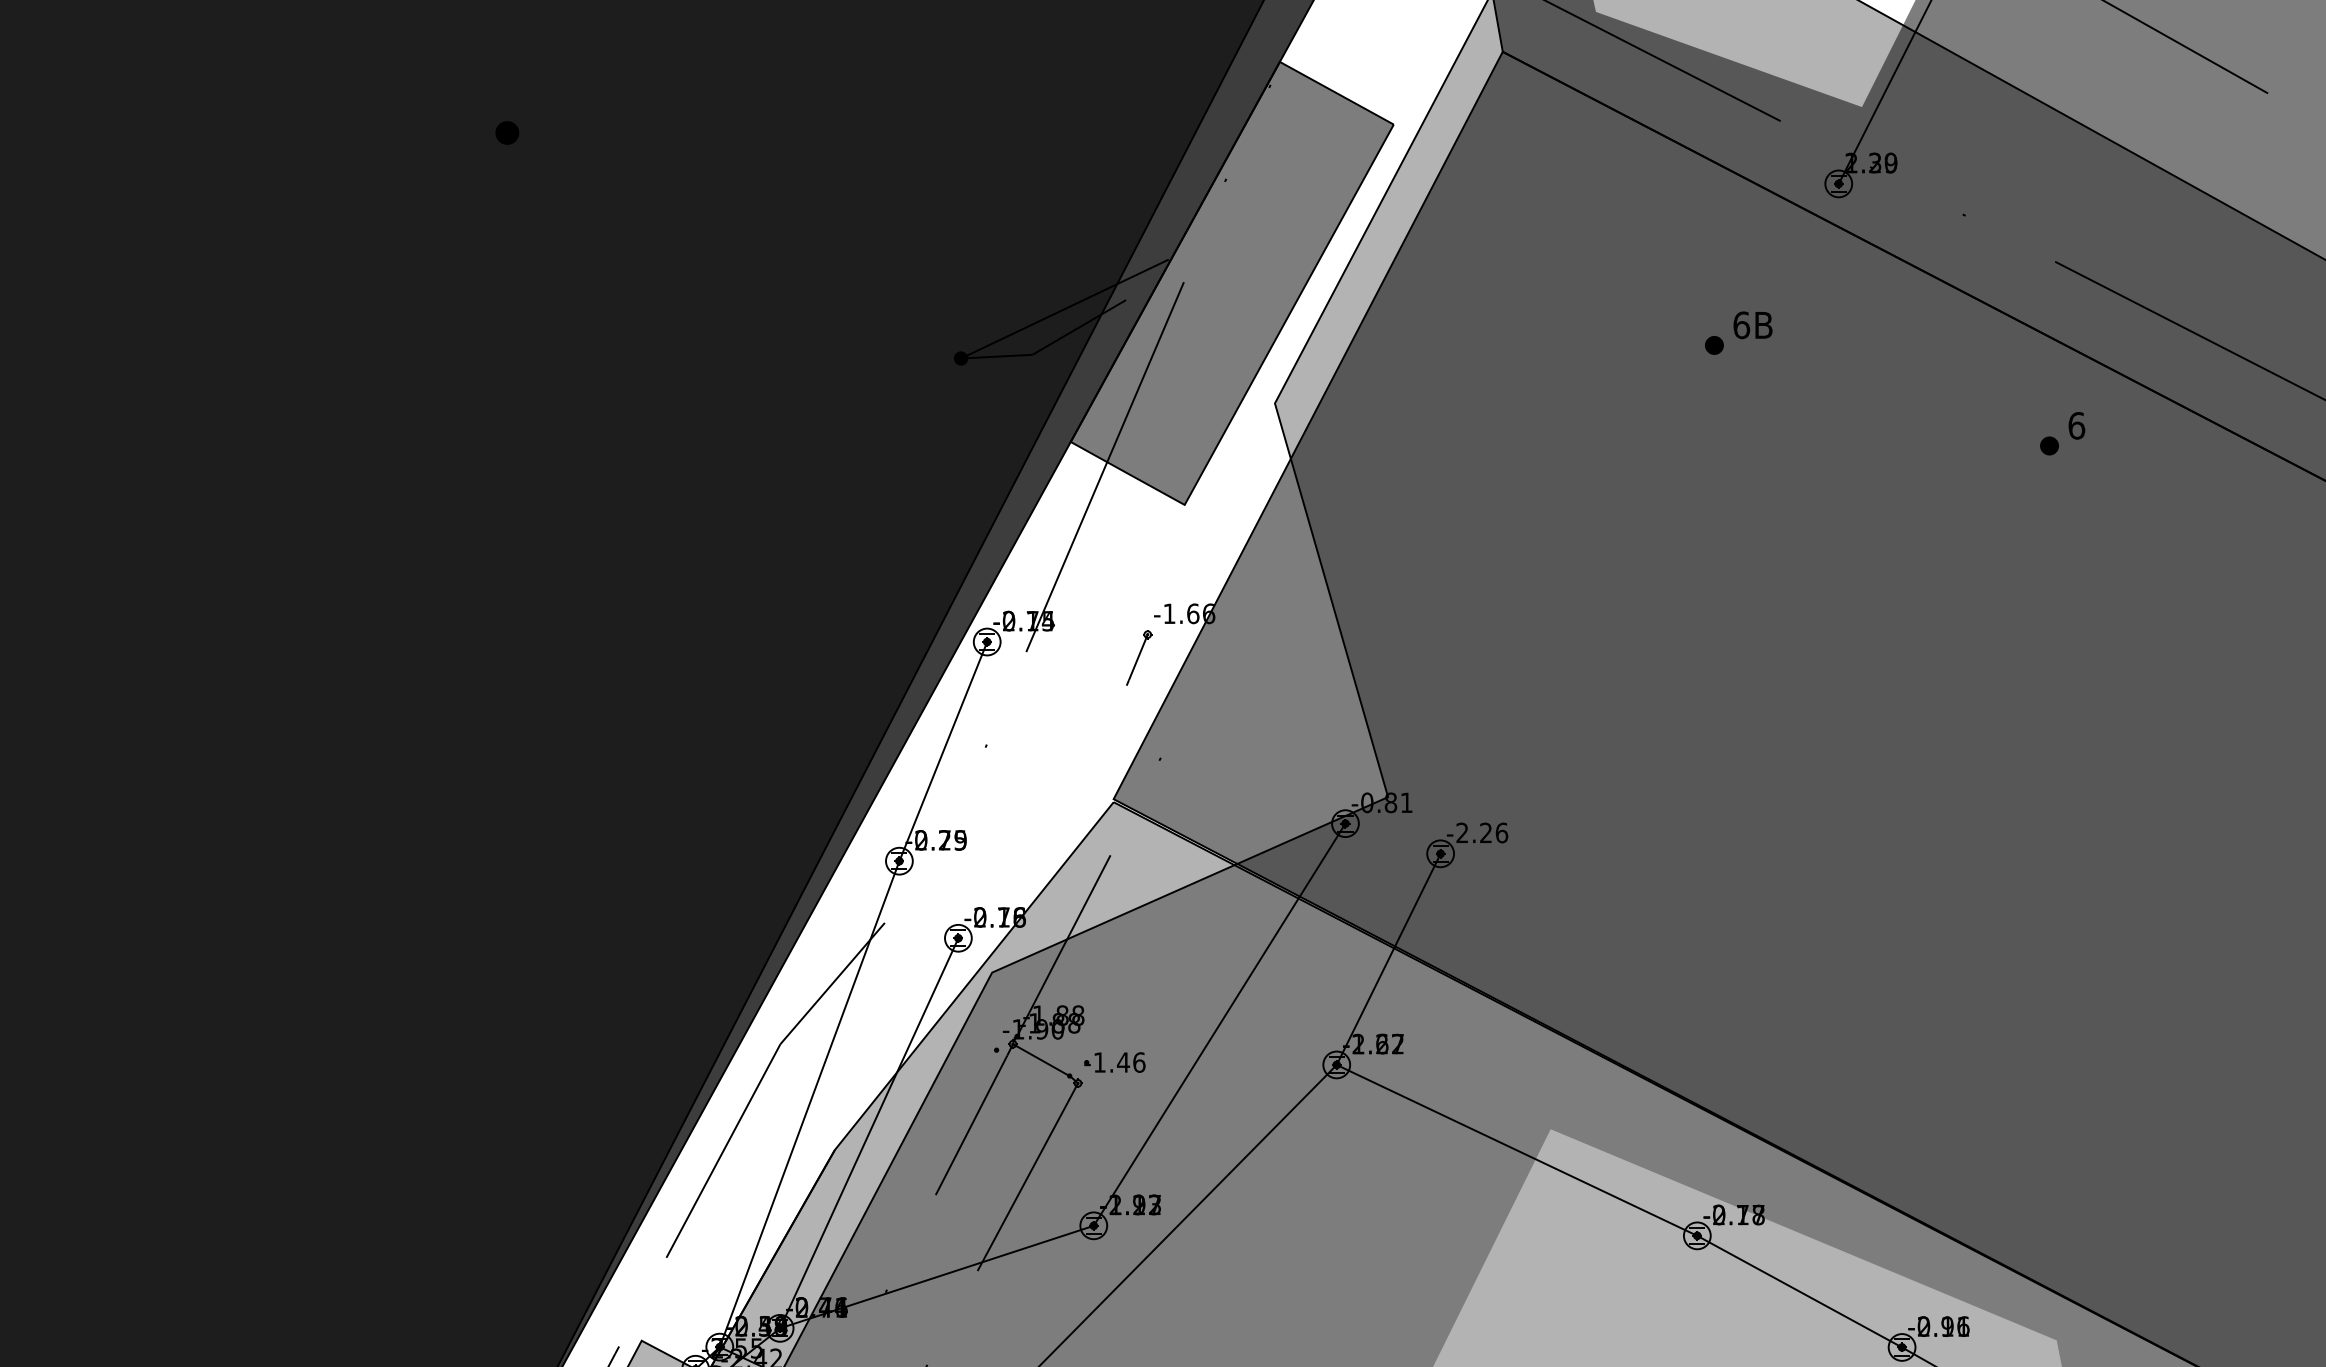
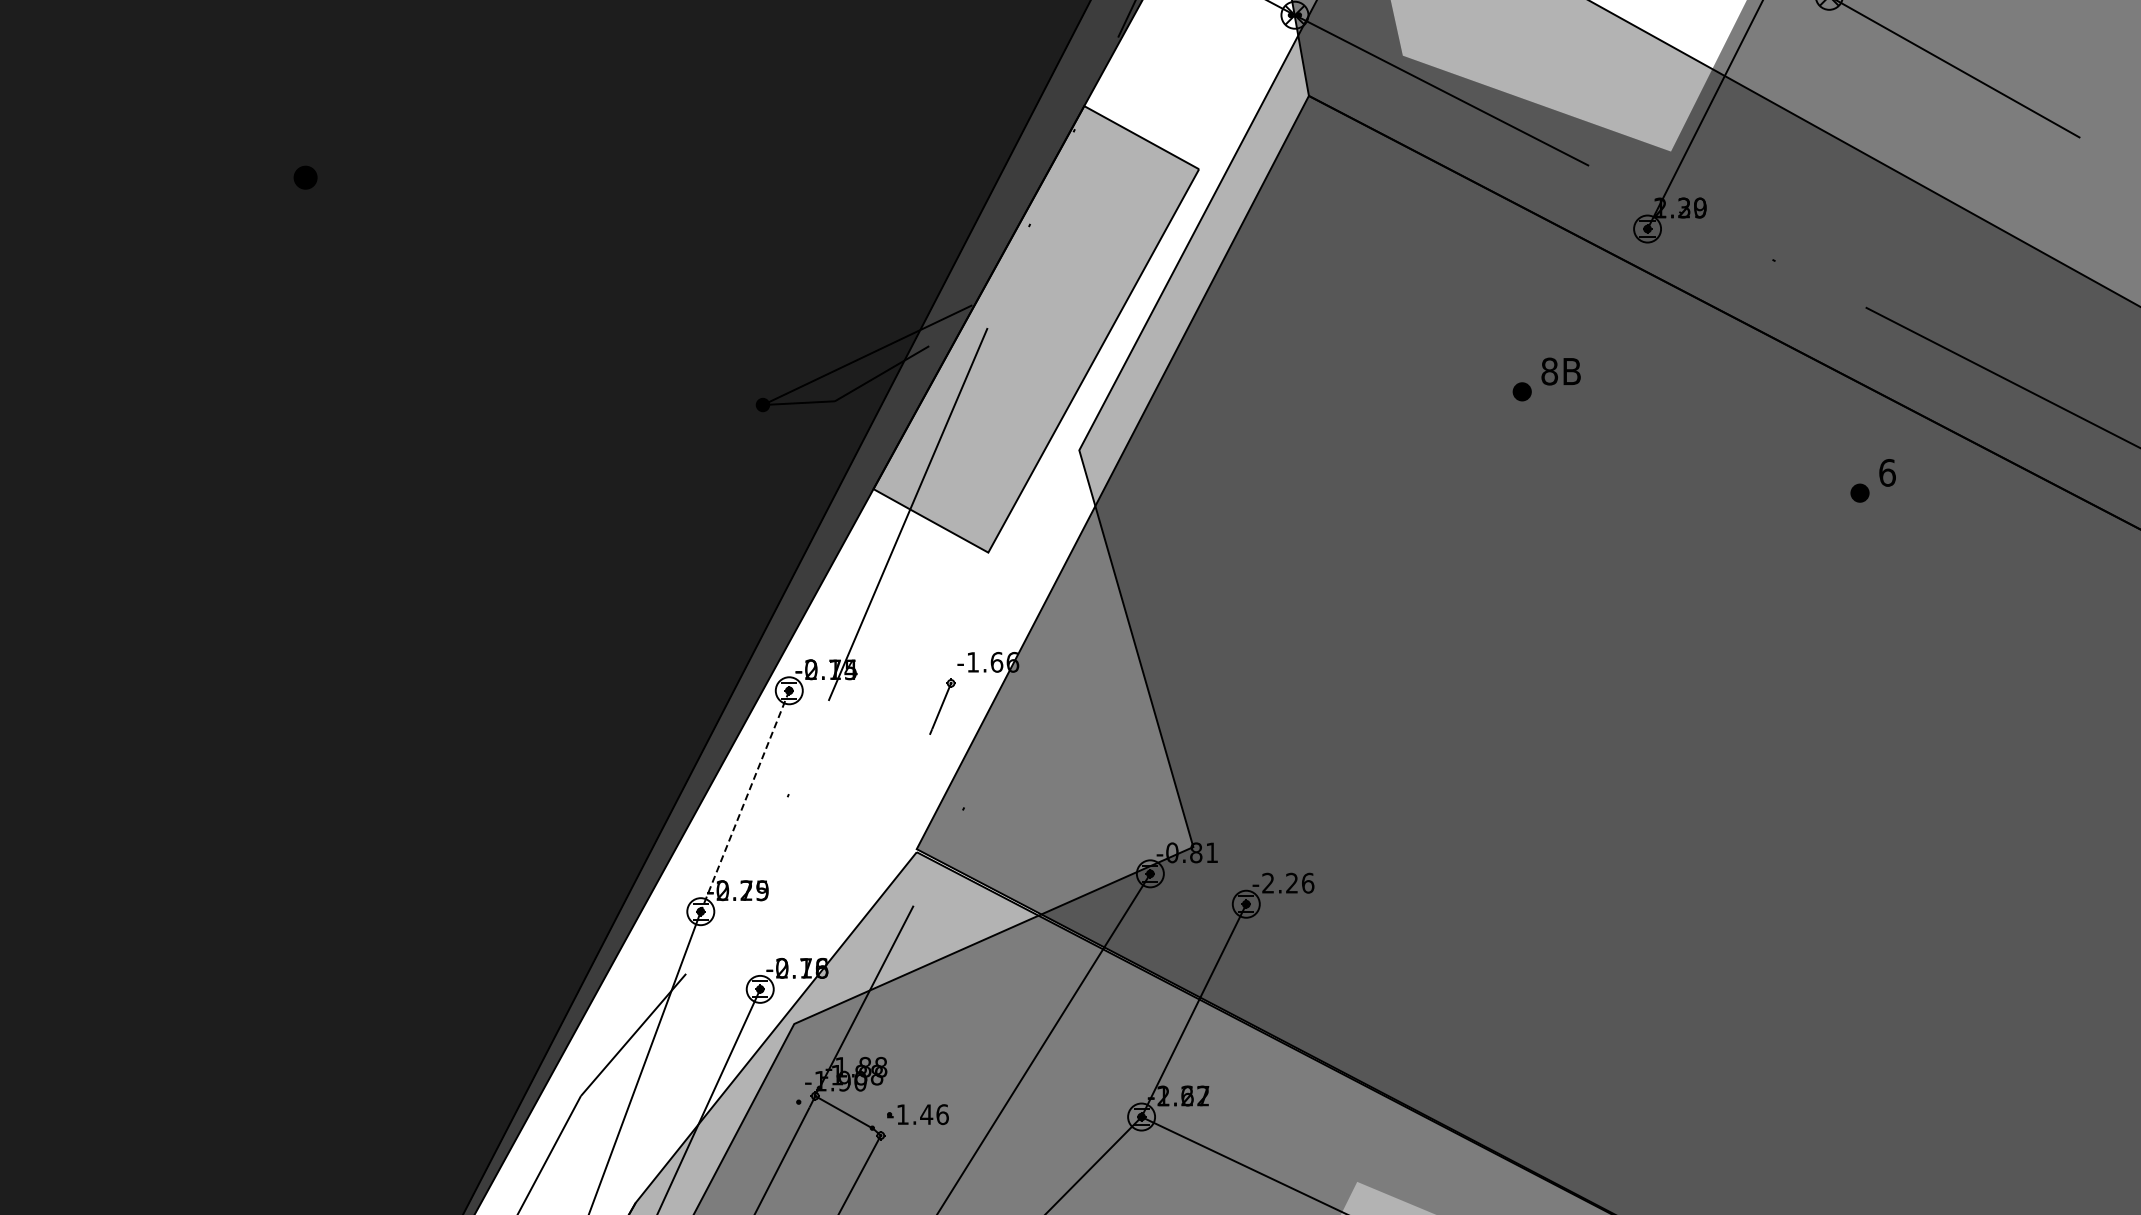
fill: (1231, 282) -> (1035, 328), removed
text: (1741, 324) -> (1549, 370), 6B -> 8B
line: (943, 752) -> (745, 802), solid -> dashed

